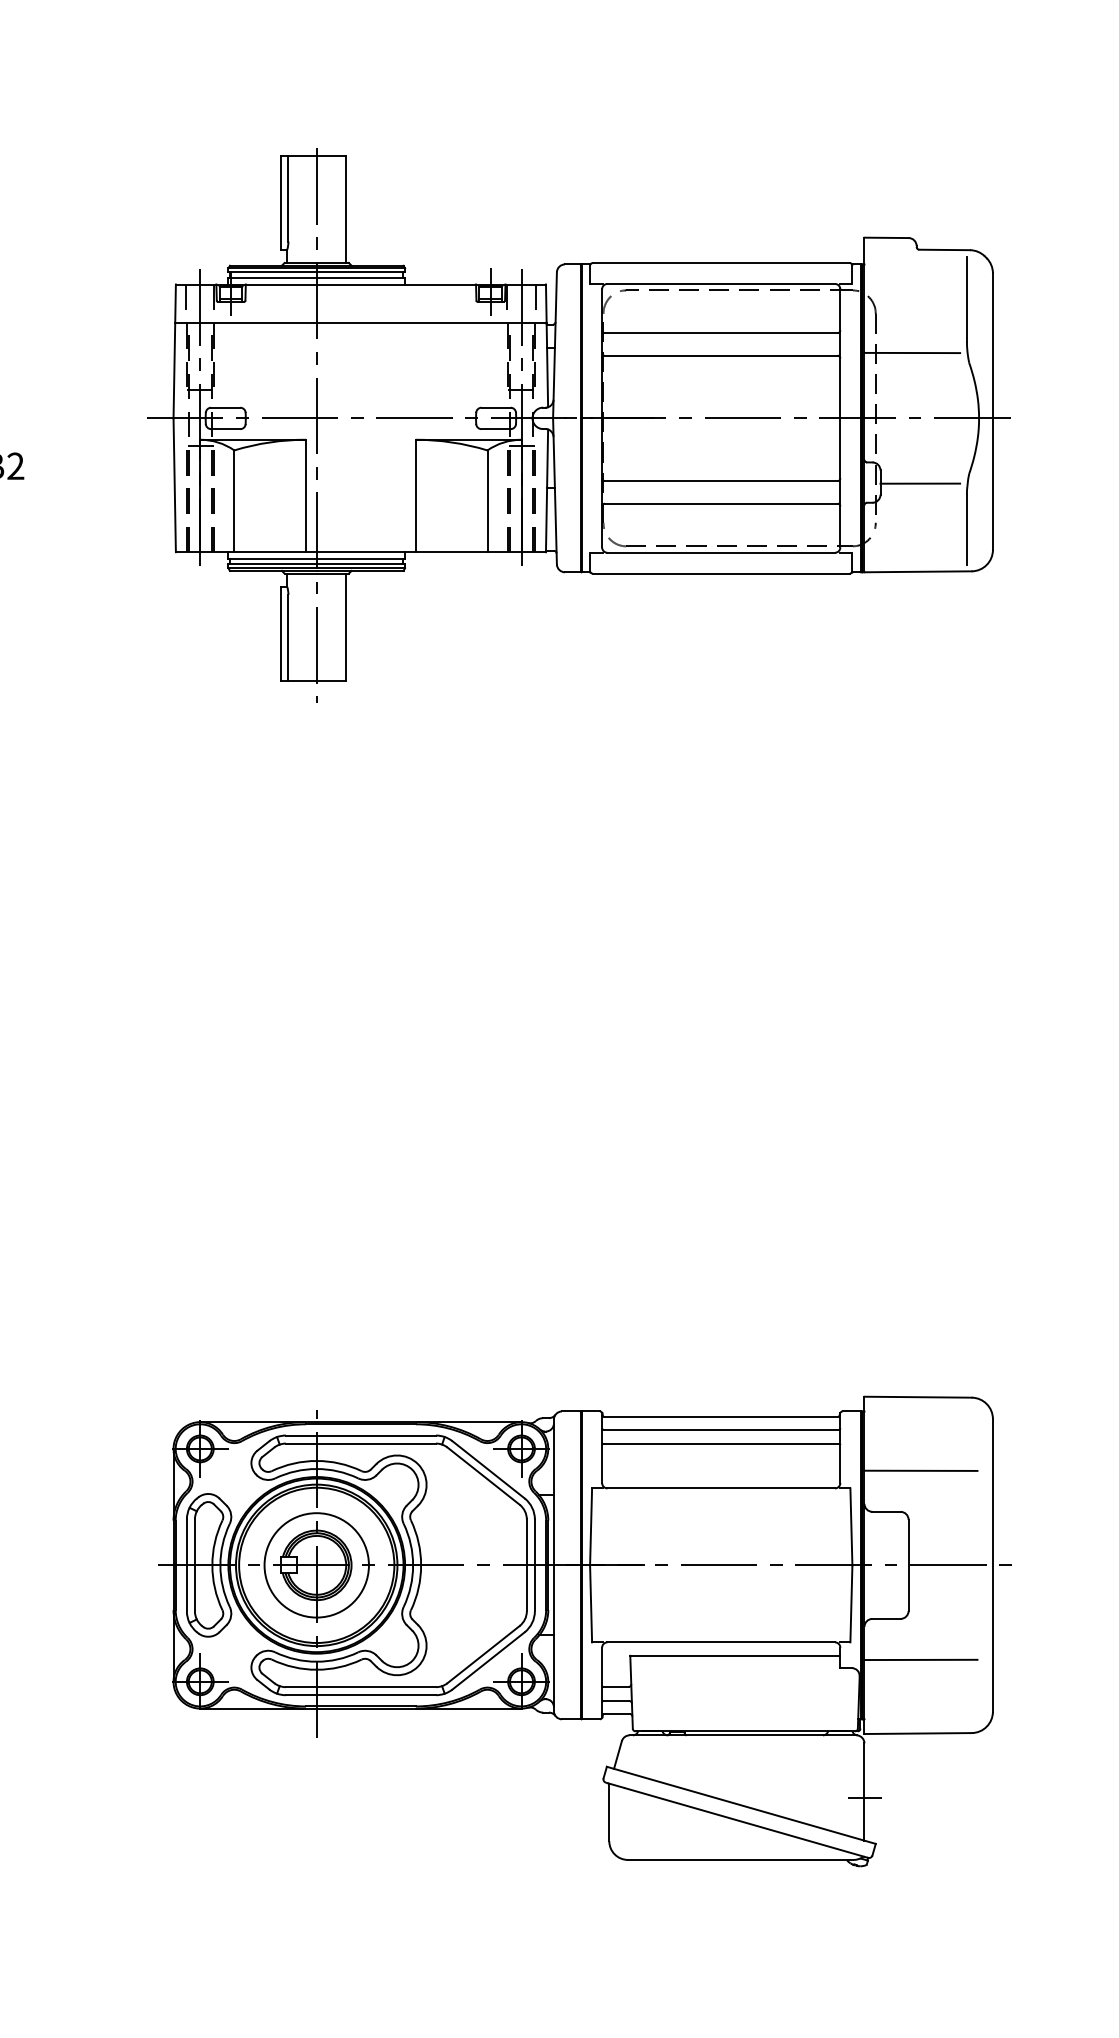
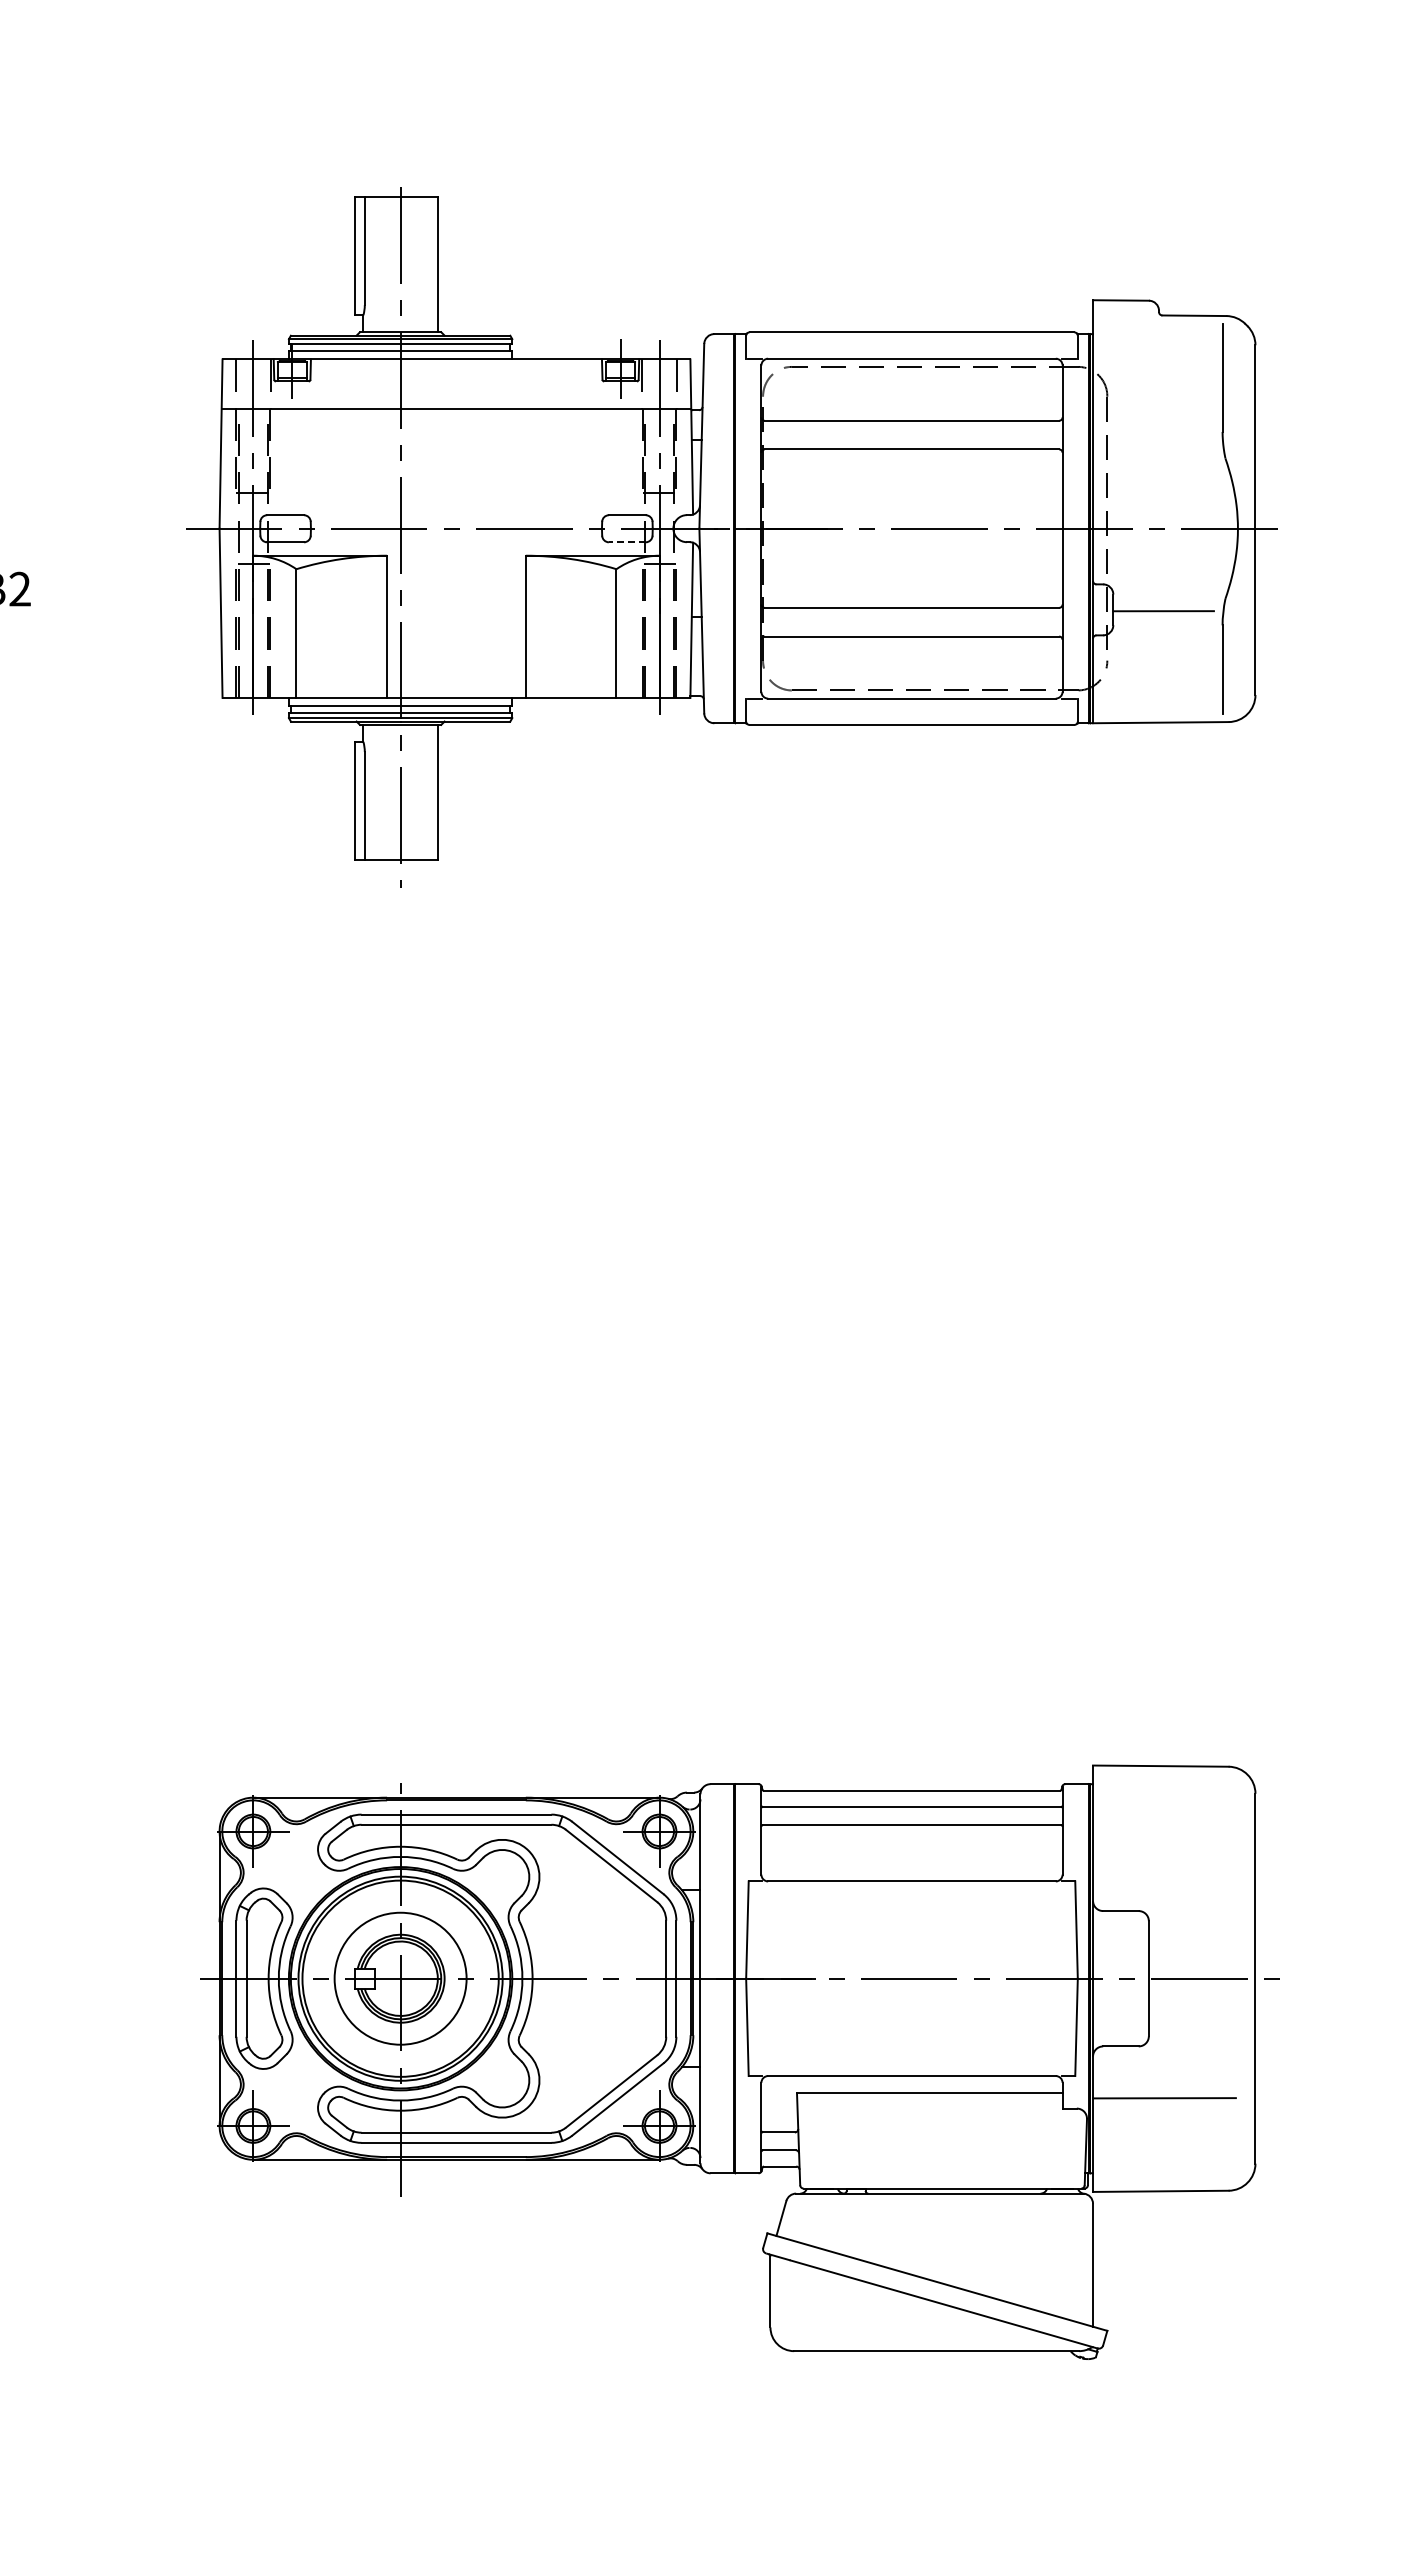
line: (912, 352) -> (1153, 445), removed
line: (495, 429) -> (626, 542), solid -> dashed
line: (920, 1471) -> (1164, 1859), removed
line: (864, 1798) -> (1093, 2273), removed

